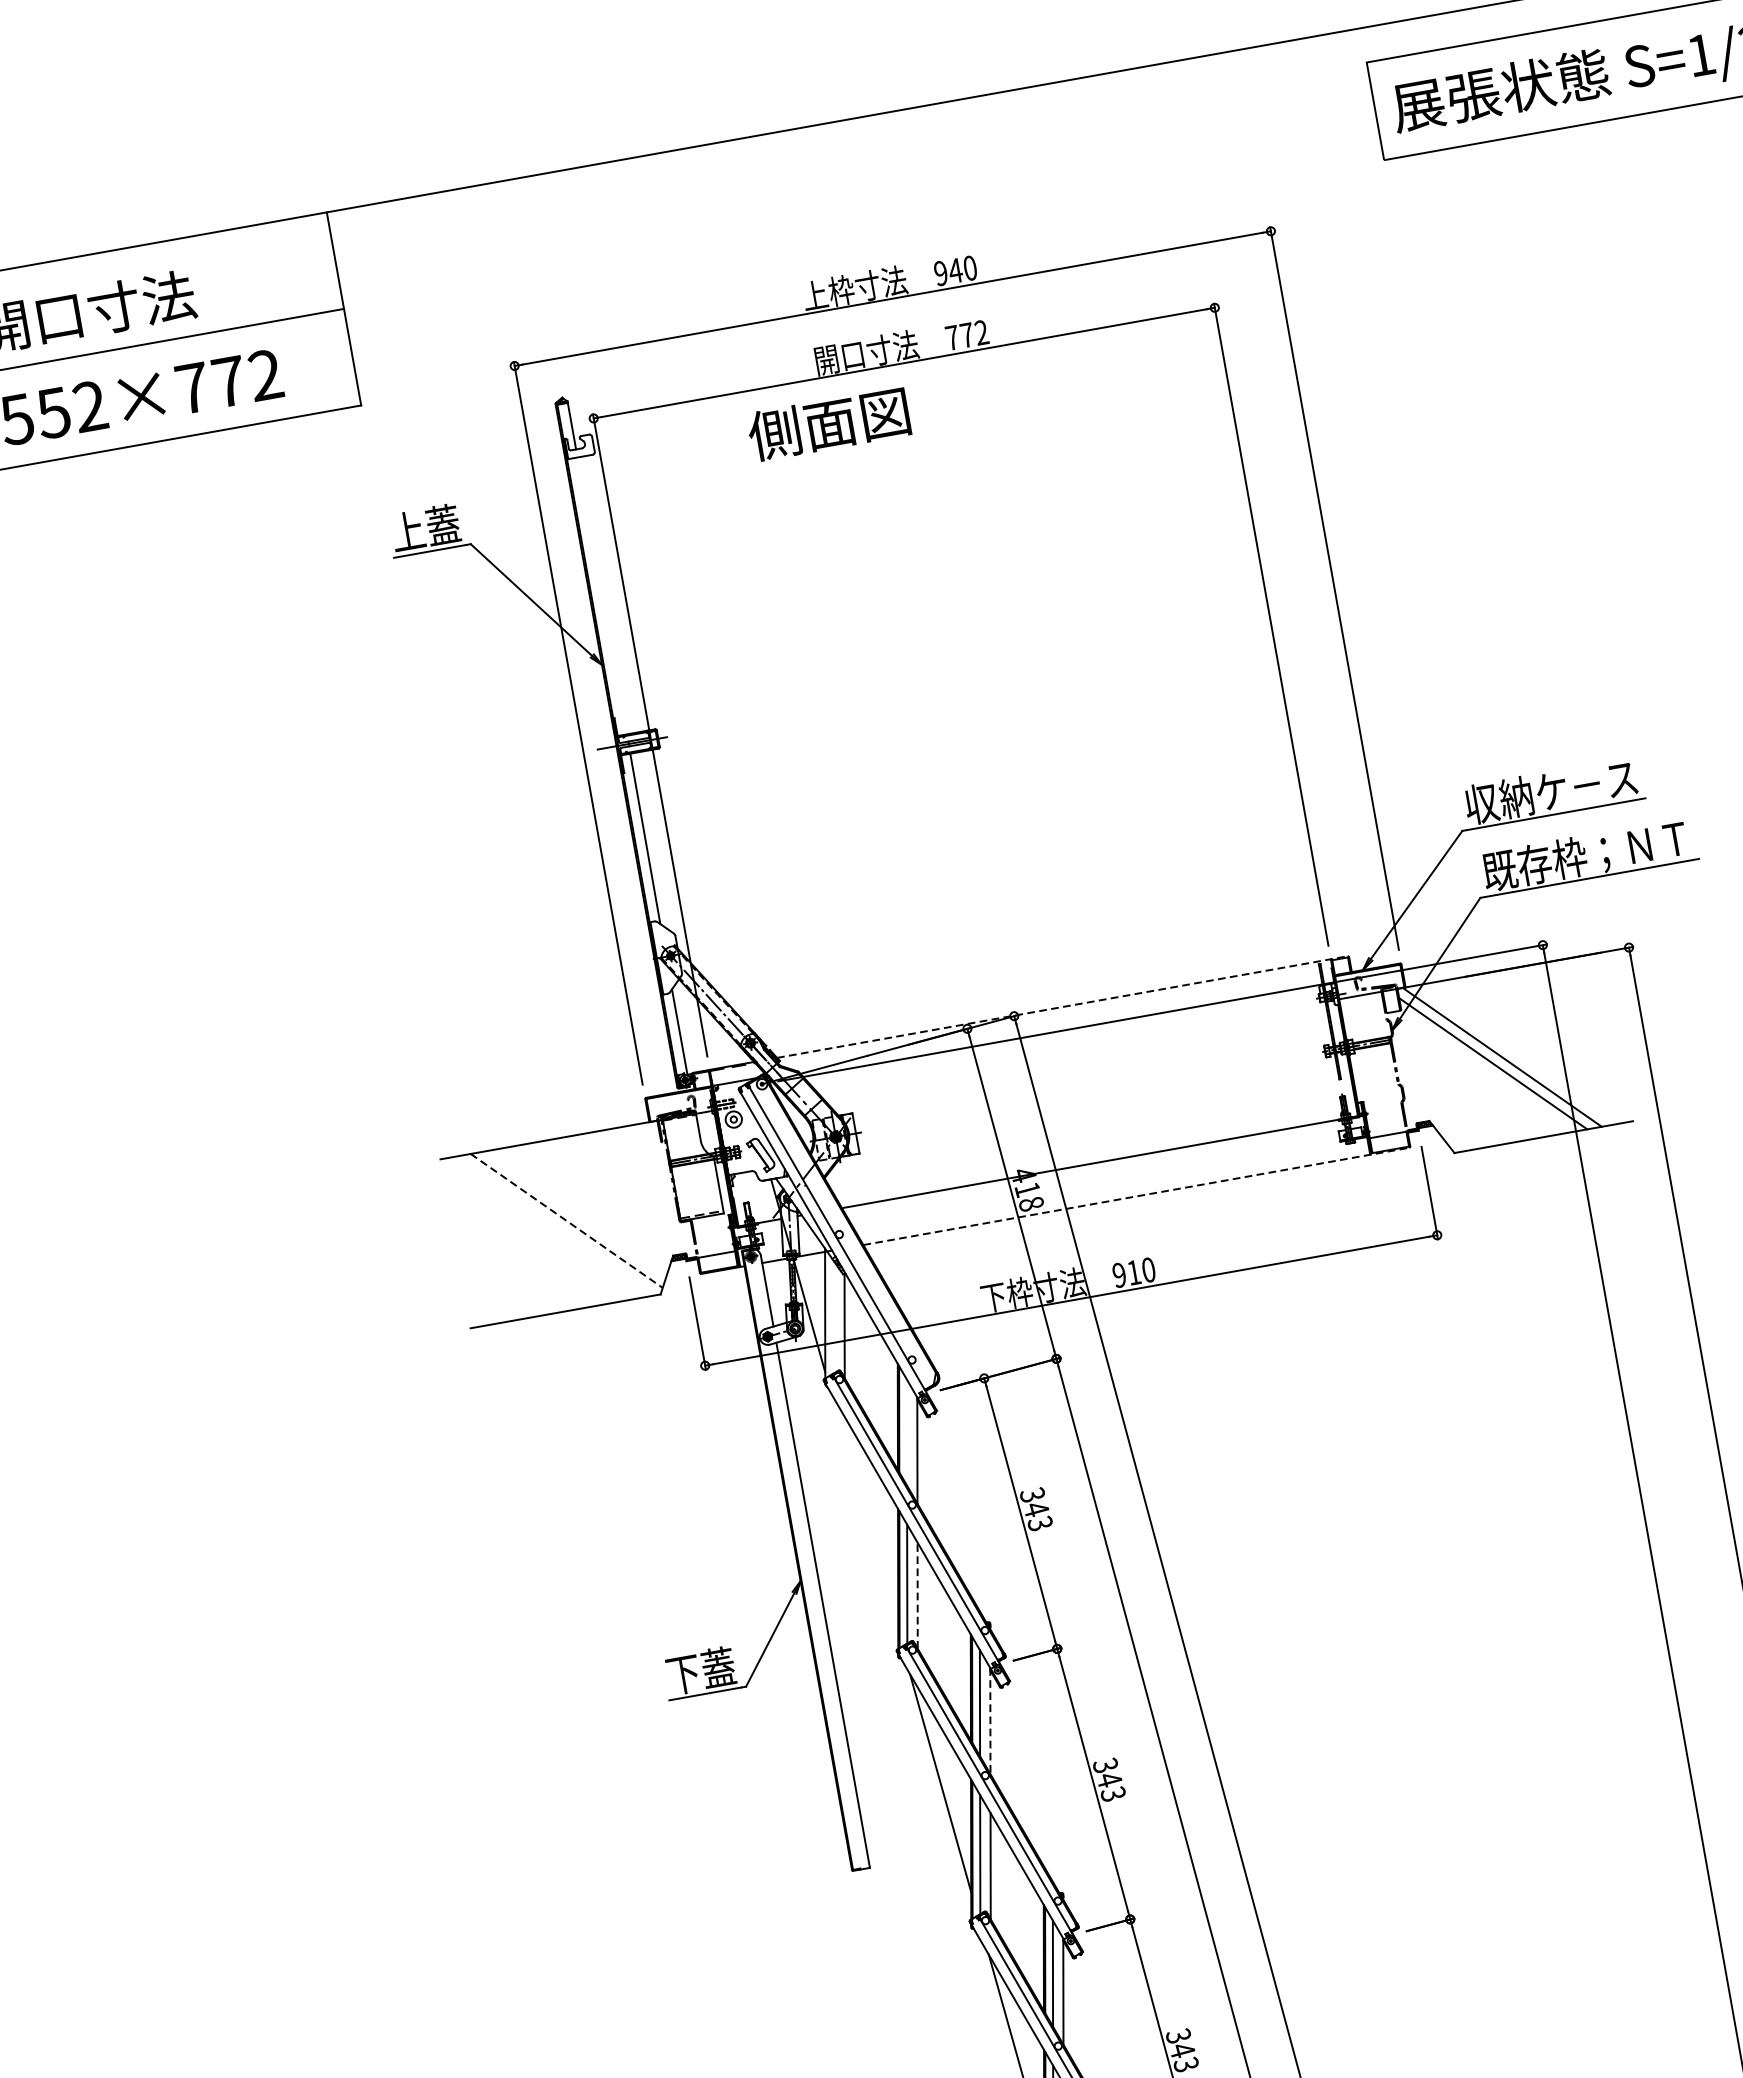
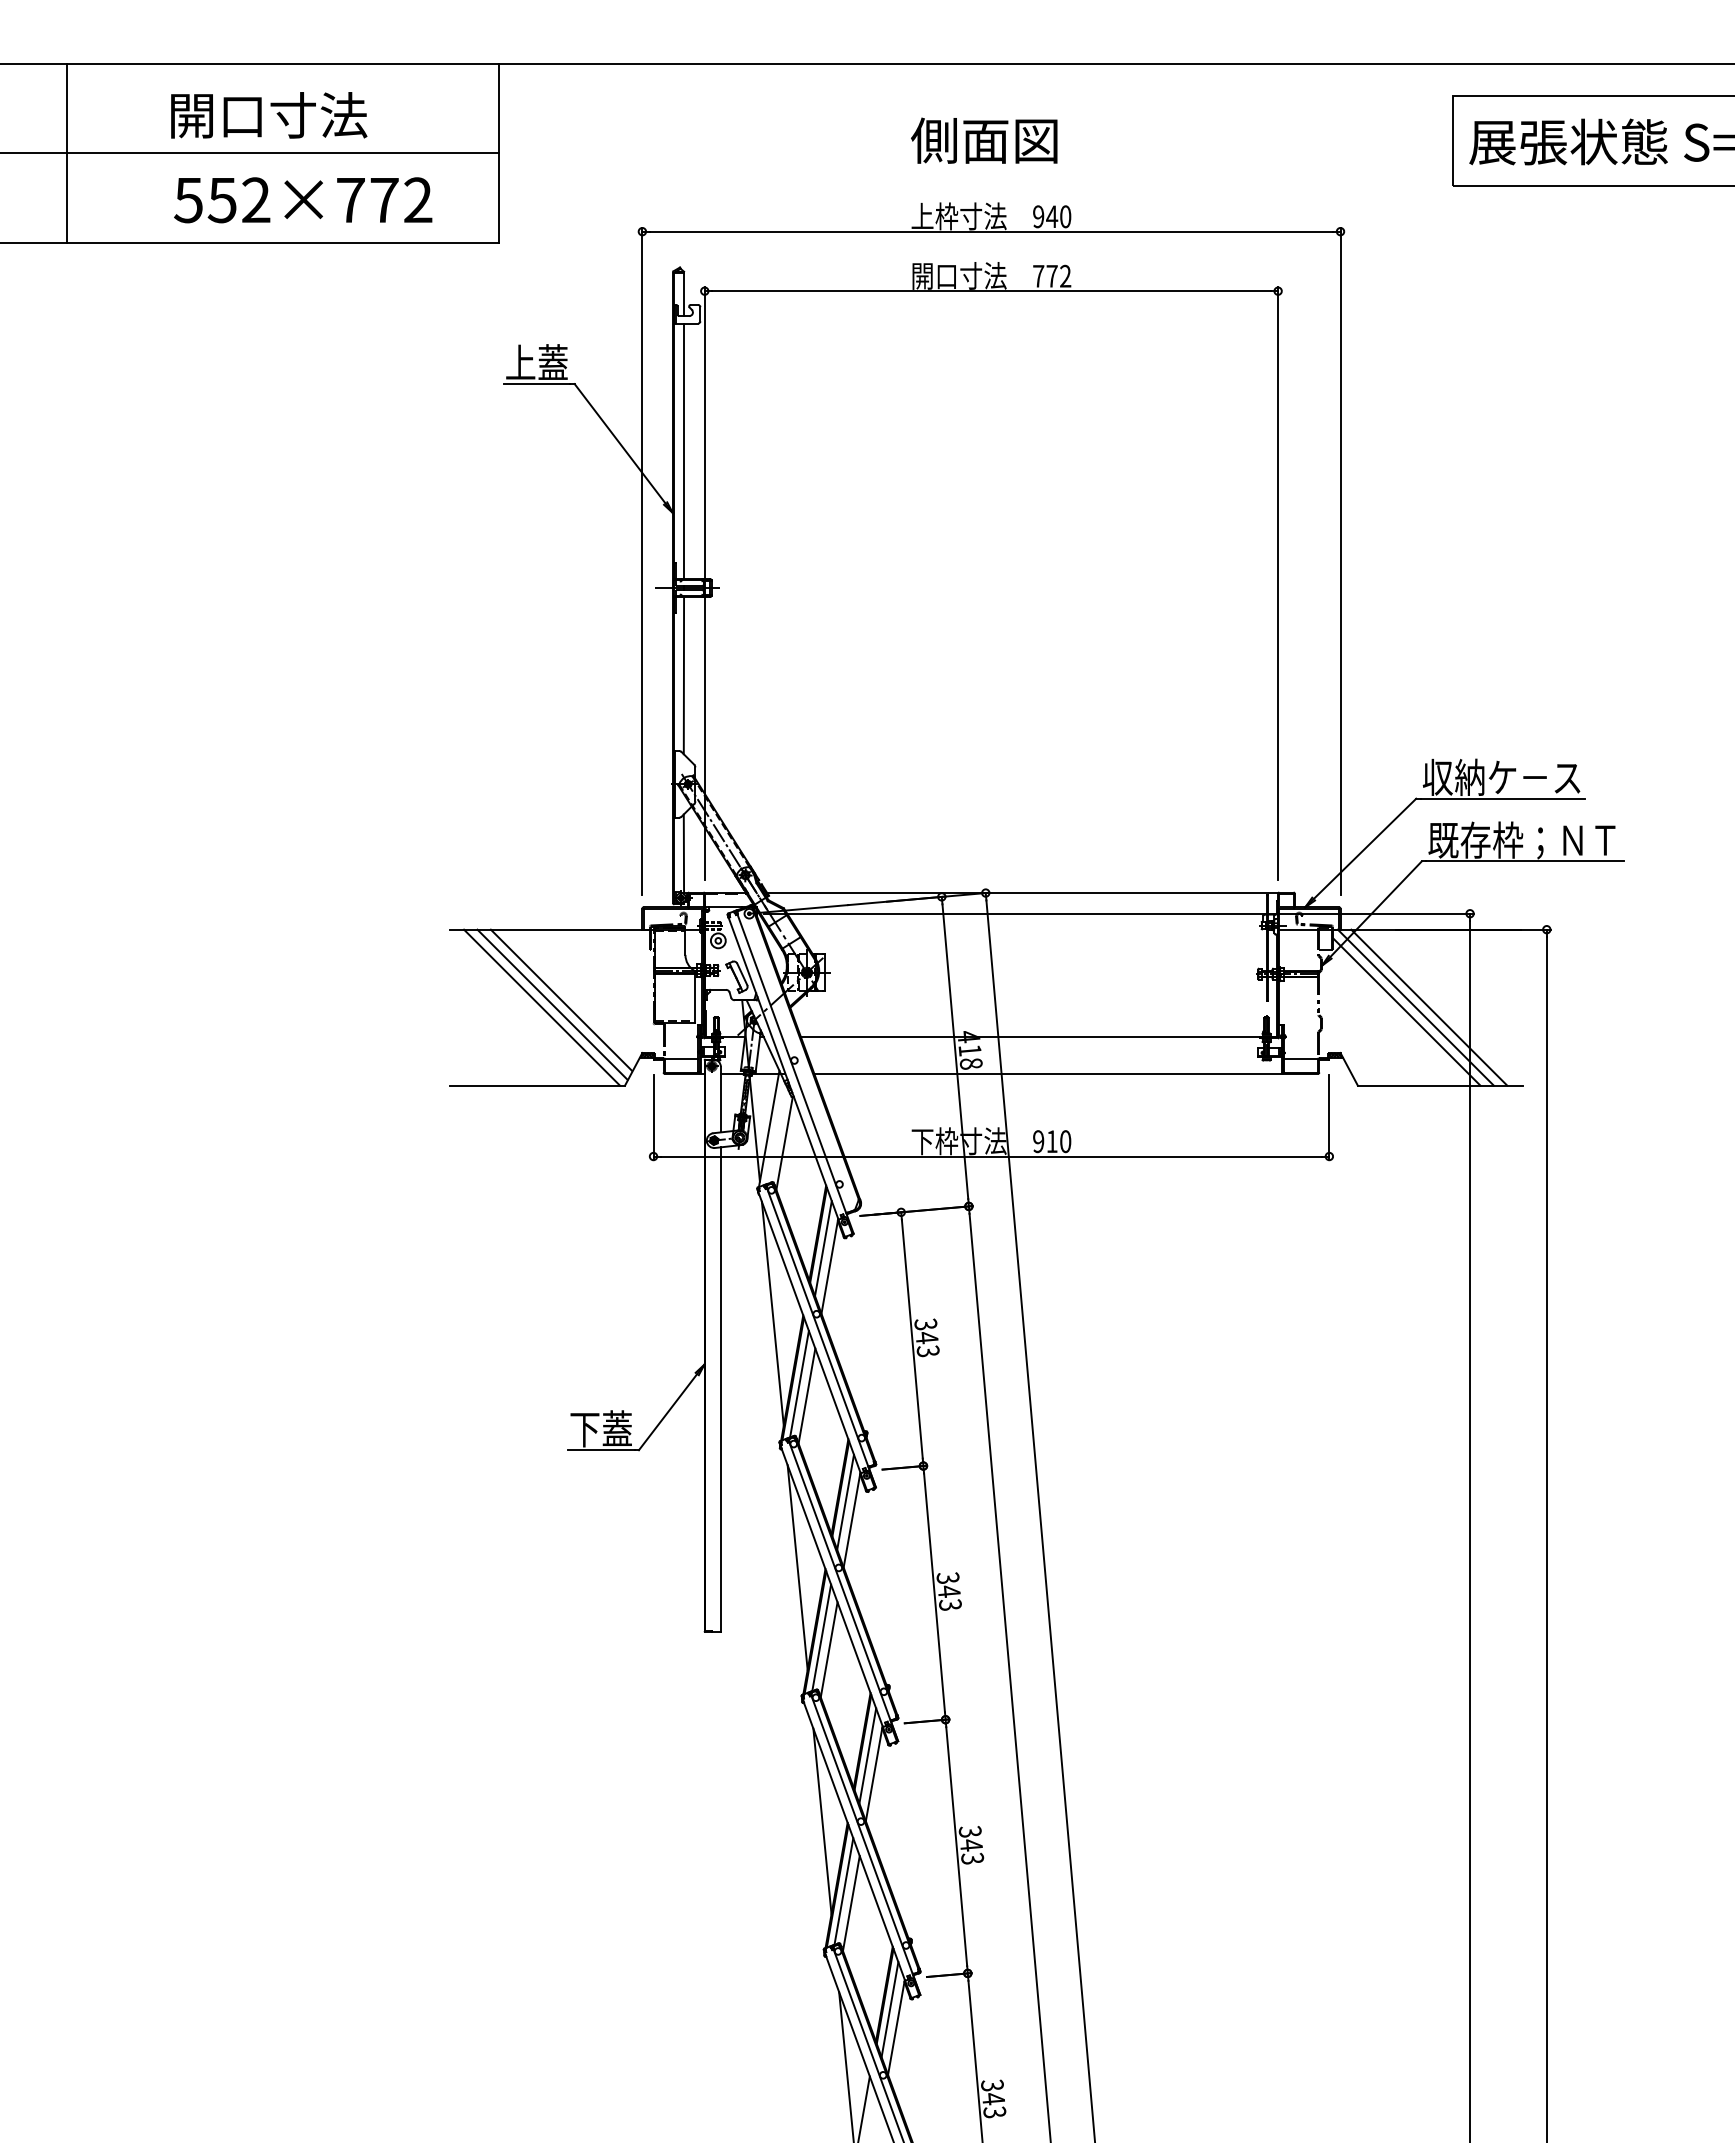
text: (829, 423) -> (984, 140), moved
line: (602, 596) -> (684, 451), added
line: (1062, 1006) -> (1030, 892), dashed -> solid
line: (1517, 1054) -> (1429, 1007), added
line: (1136, 1196) -> (1066, 1073), dashed -> solid
line: (574, 1213) -> (560, 999), added
line: (566, 1221) -> (552, 1005), dashed -> solid
line: (556, 1225) -> (542, 1007), added
line: (907, 1432) -> (823, 1248), added
line: (864, 1512) -> (772, 1313), added
line: (918, 1594) -> (807, 1395), dashed -> solid
line: (989, 1721) -> (851, 1520), dashed -> solid

